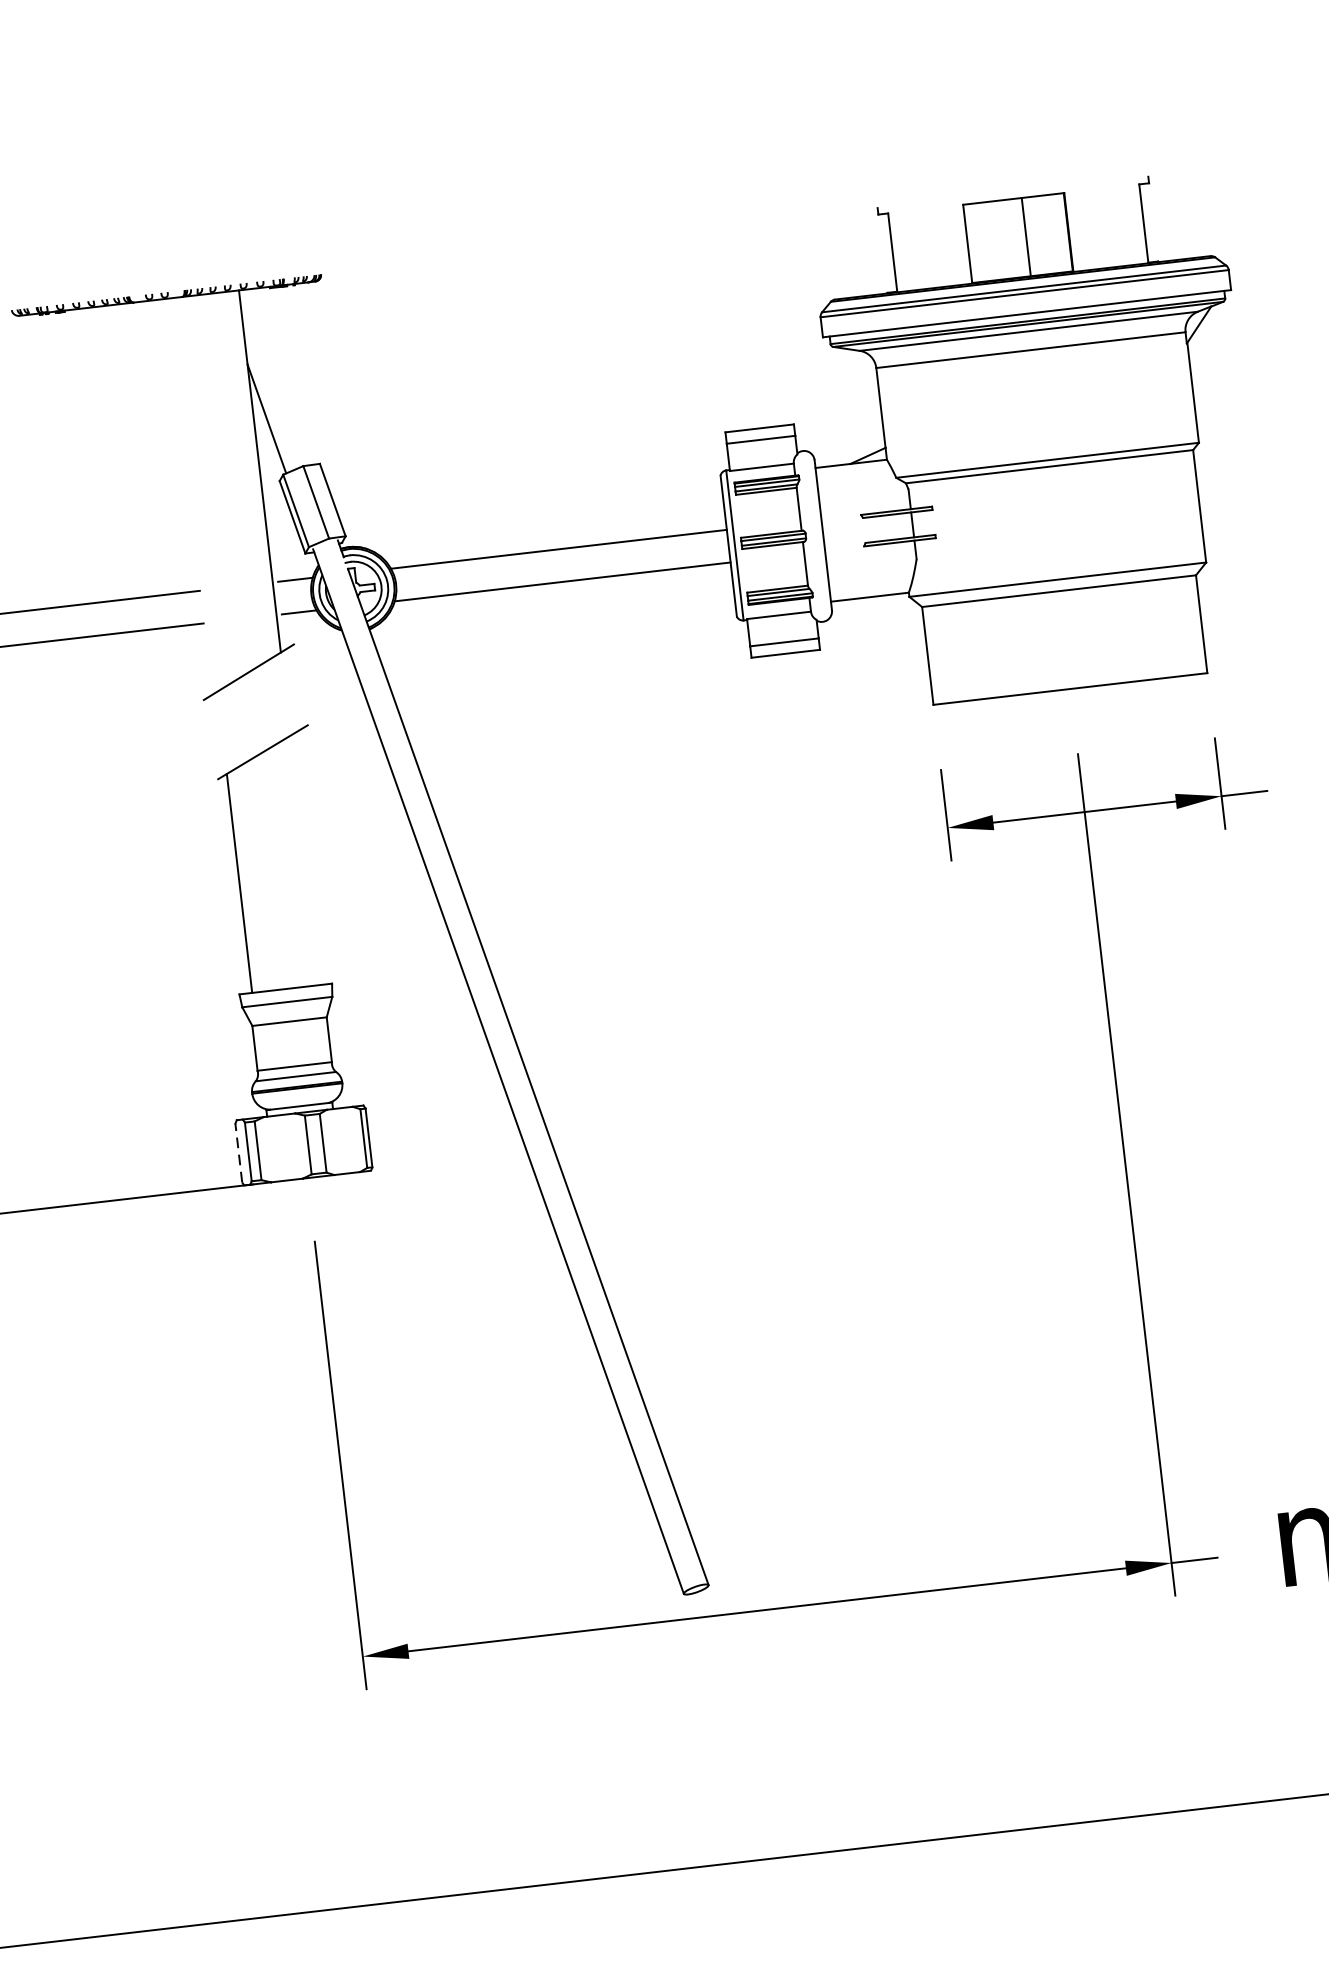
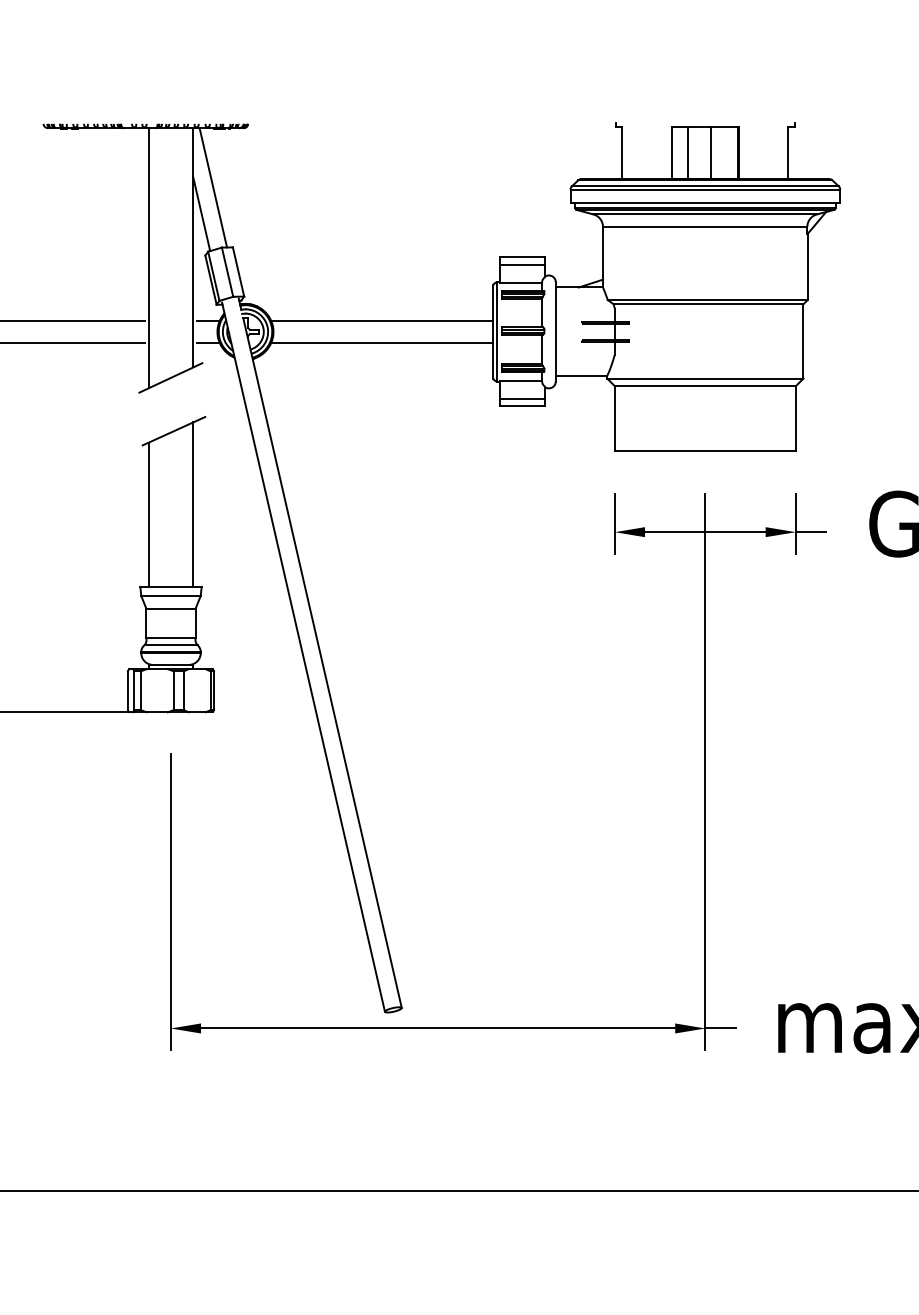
line: (992, 240) -> (688, 152), added
line: (280, 376) -> (213, 187), added
line: (194, 495) -> (148, 258), added
line: (305, 859) -> (193, 504), added
line: (239, 1152) -> (128, 690), dashed -> solid

